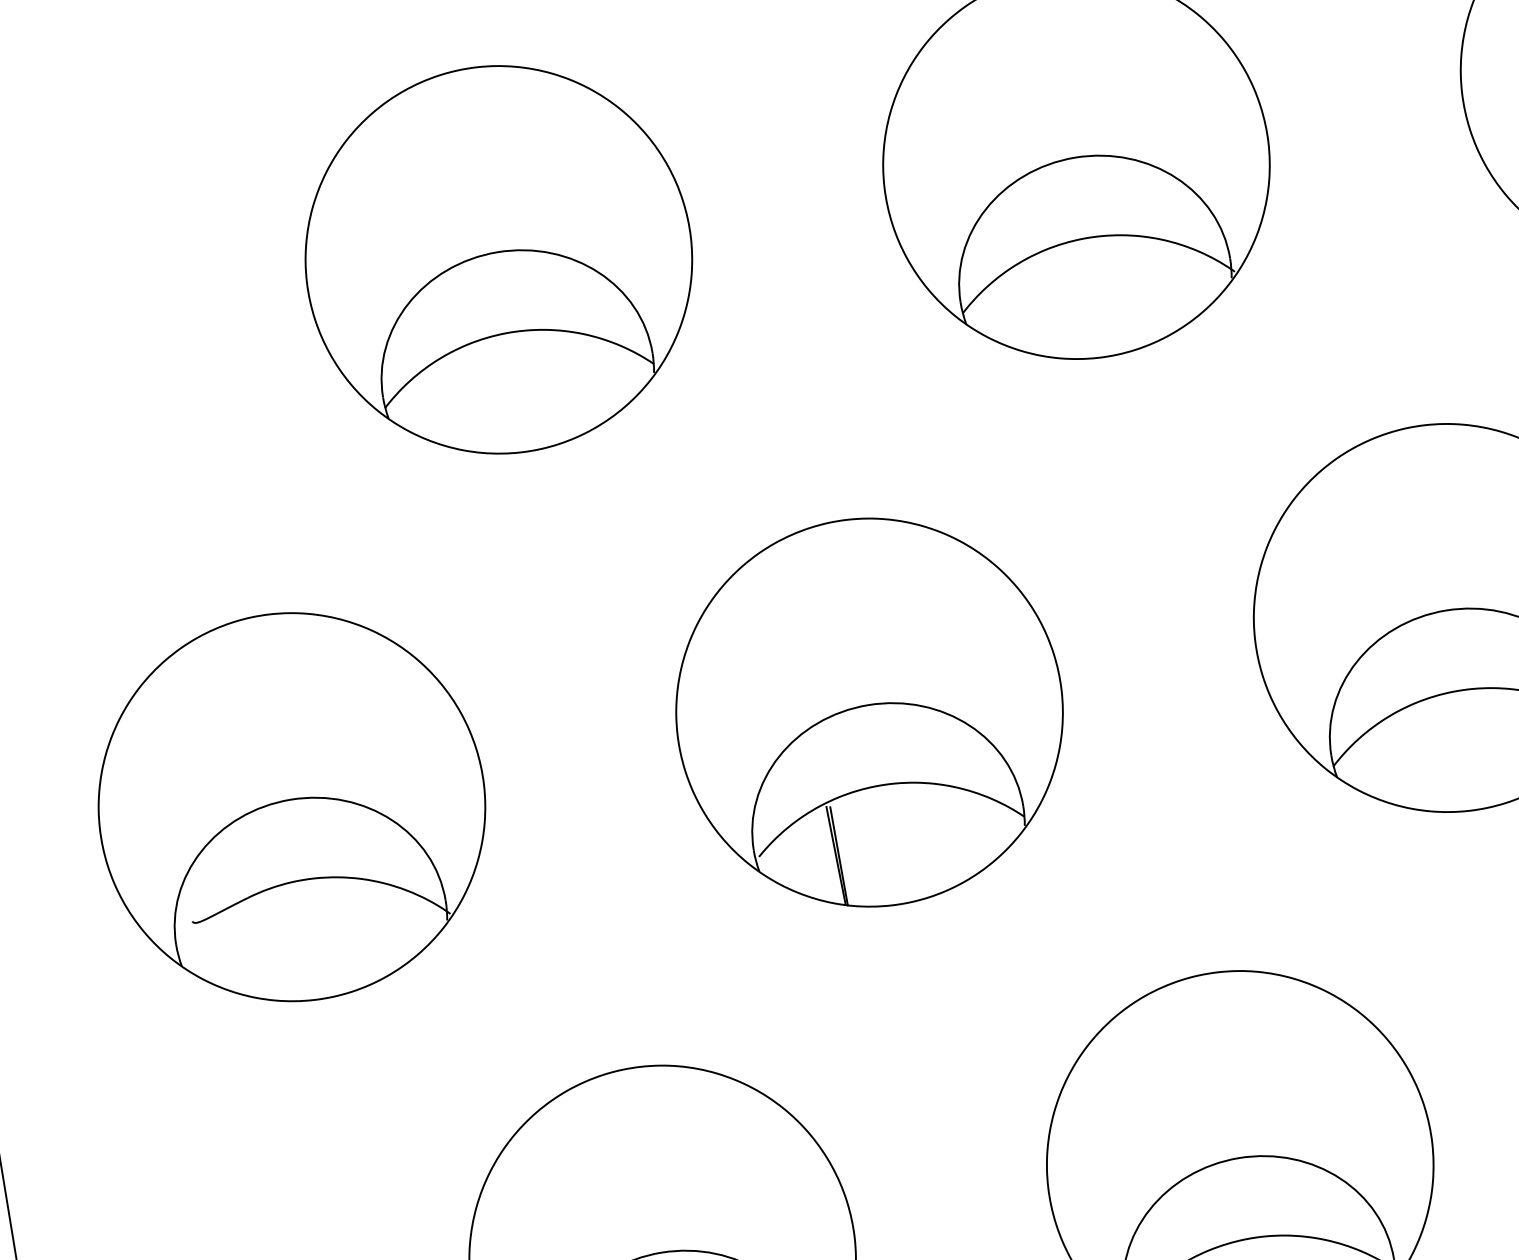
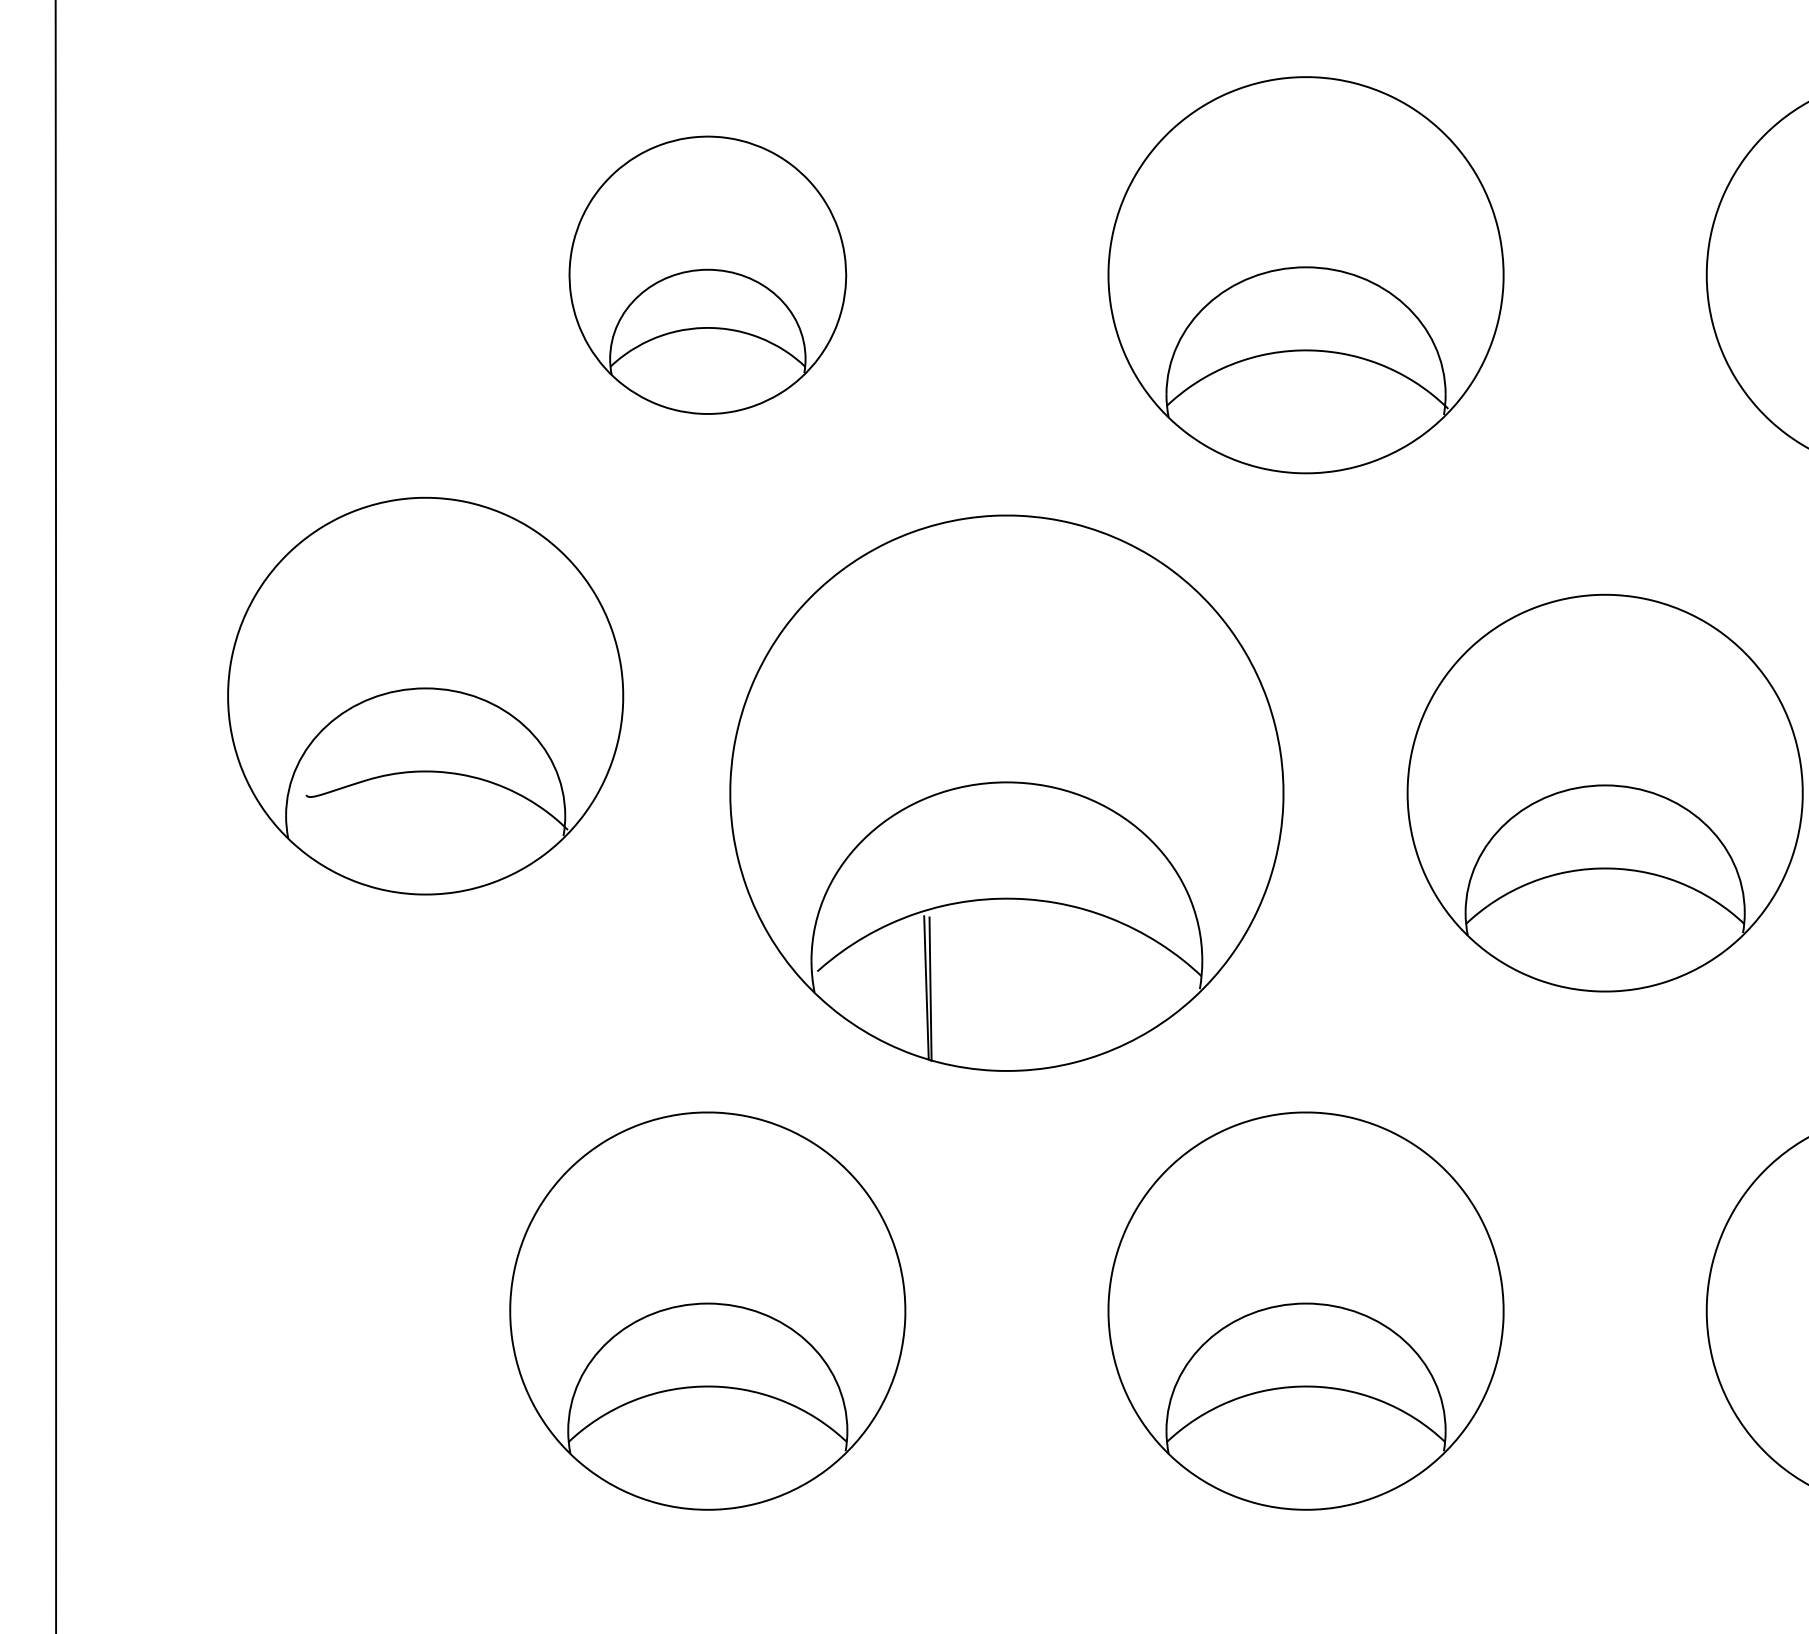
part: (498, 260) -> (707, 275), size x0.7
part: (869, 712) -> (1006, 792), size x1.4
part: (291, 806) -> (425, 695), moved

